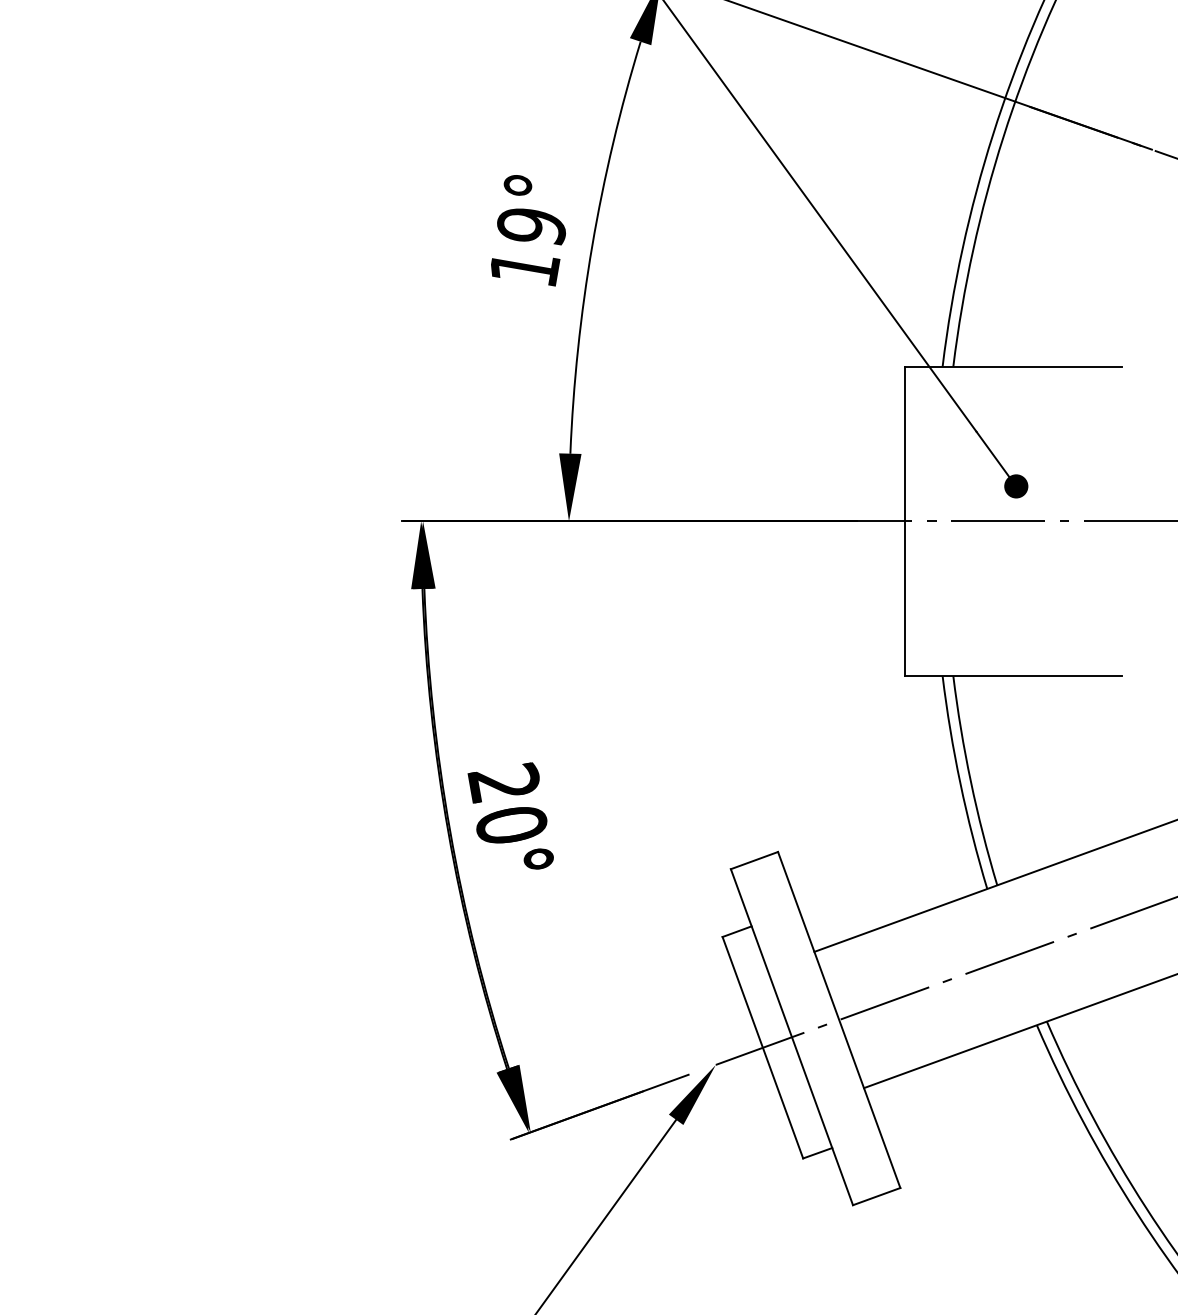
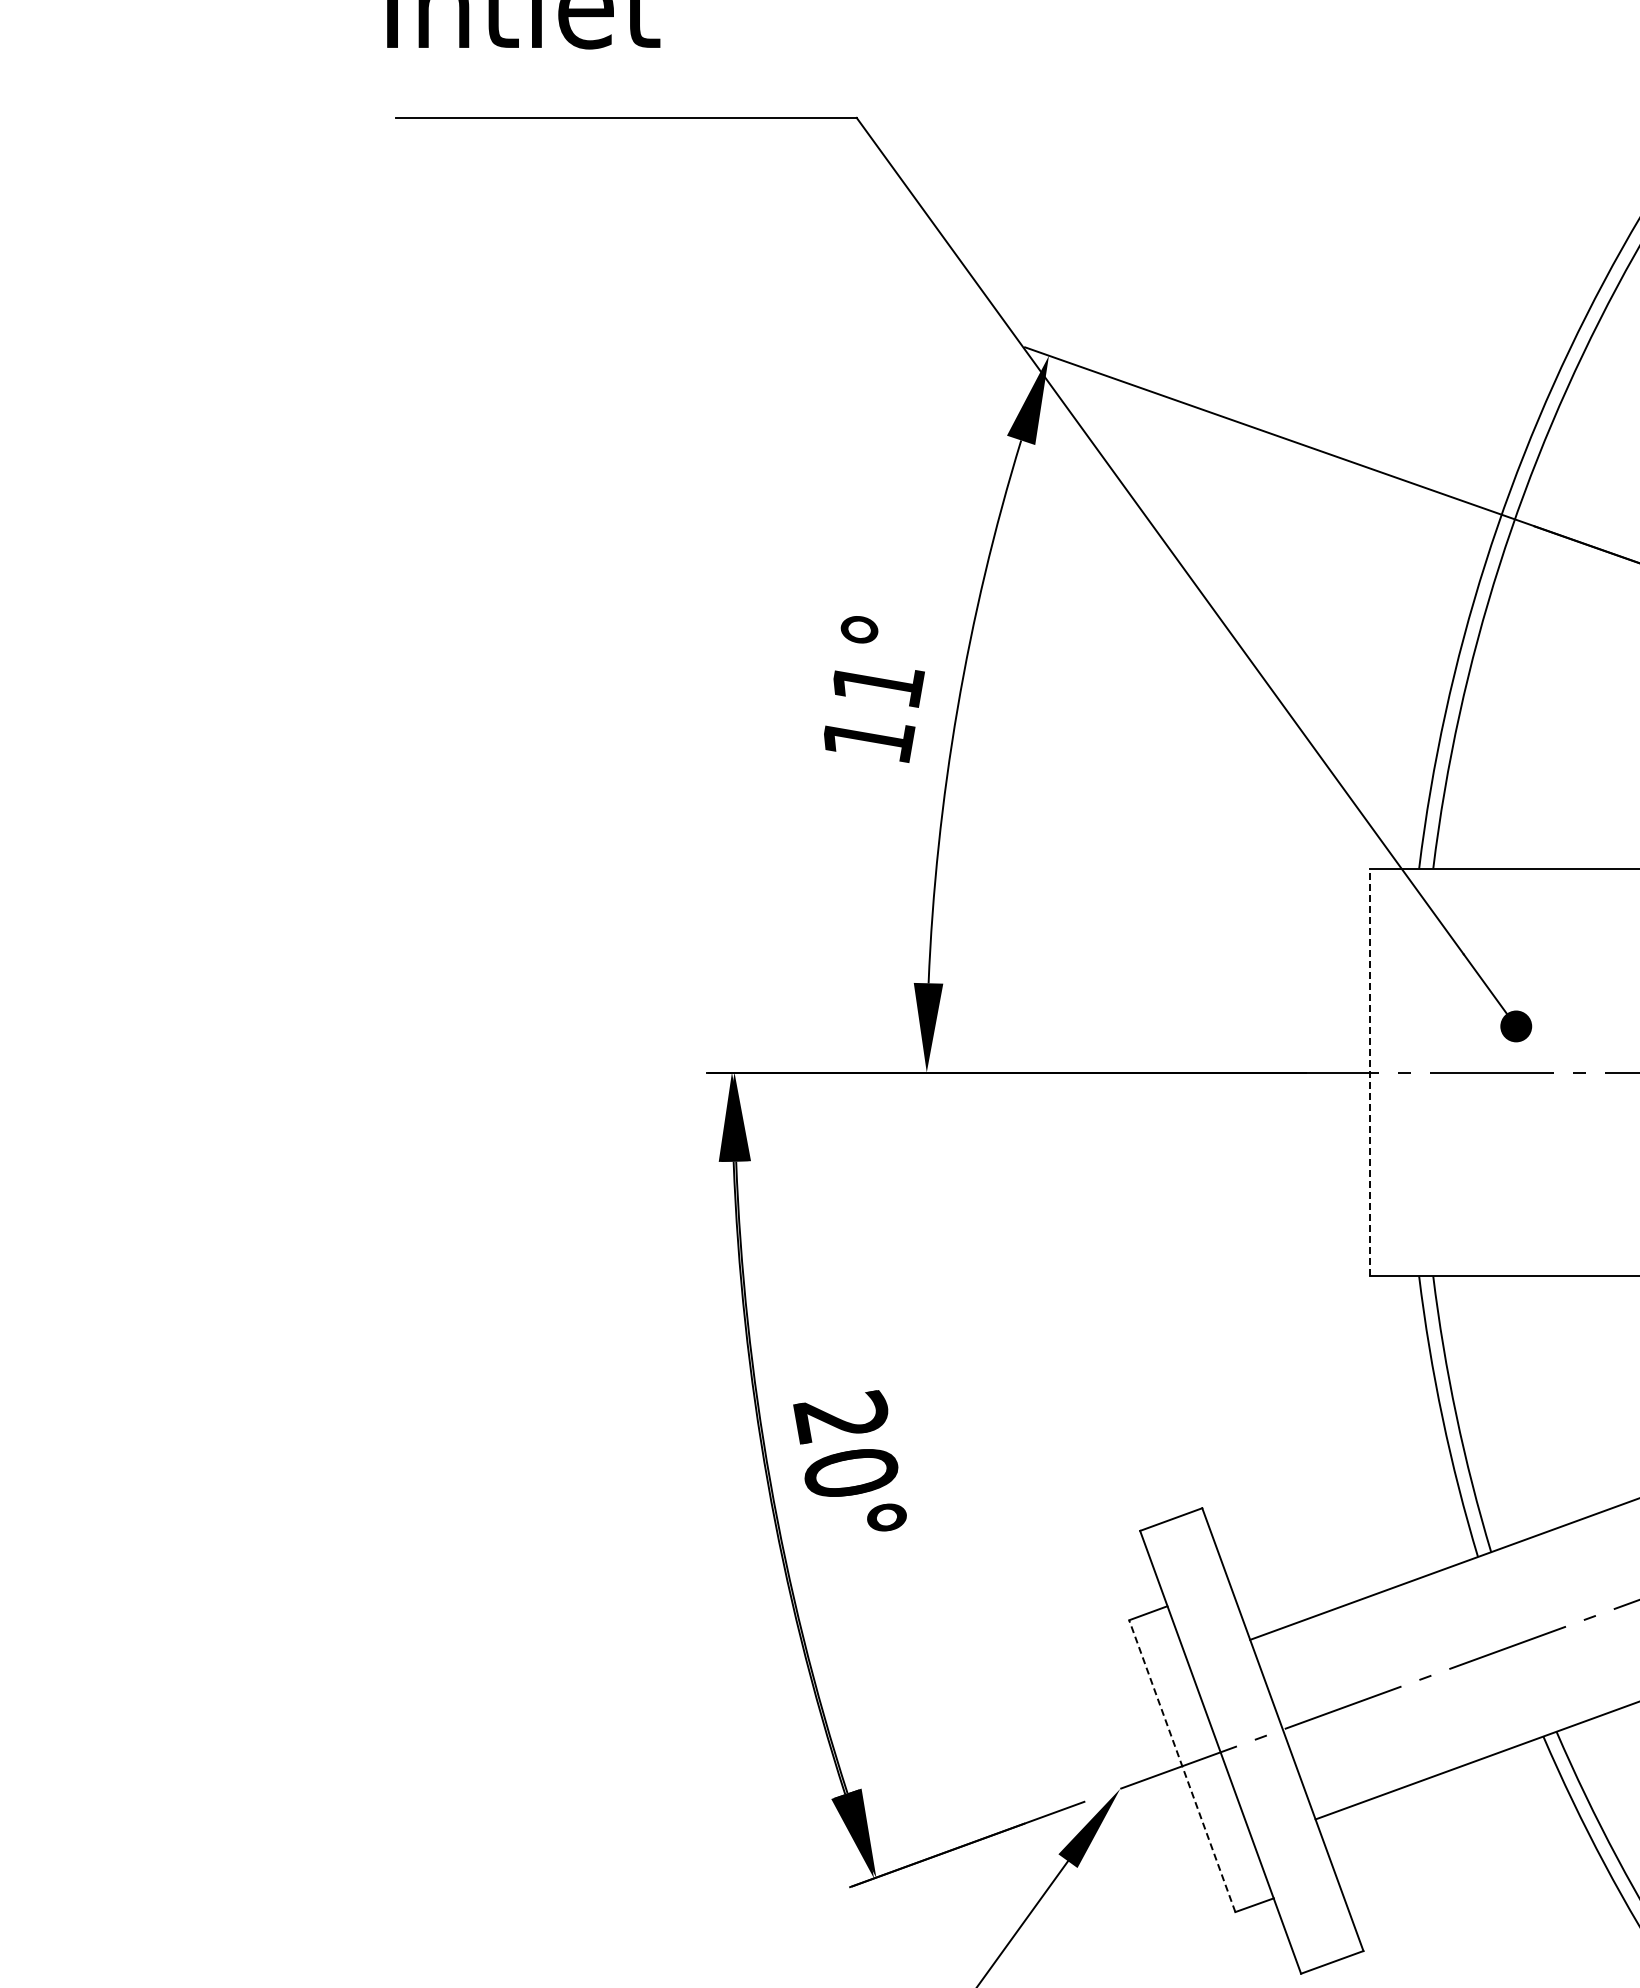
text: (532, 226) -> (878, 684), 19° -> 11°
line: (904, 521) -> (1369, 1072), solid -> dashed
line: (763, 1047) -> (1182, 1765), solid -> dashed

